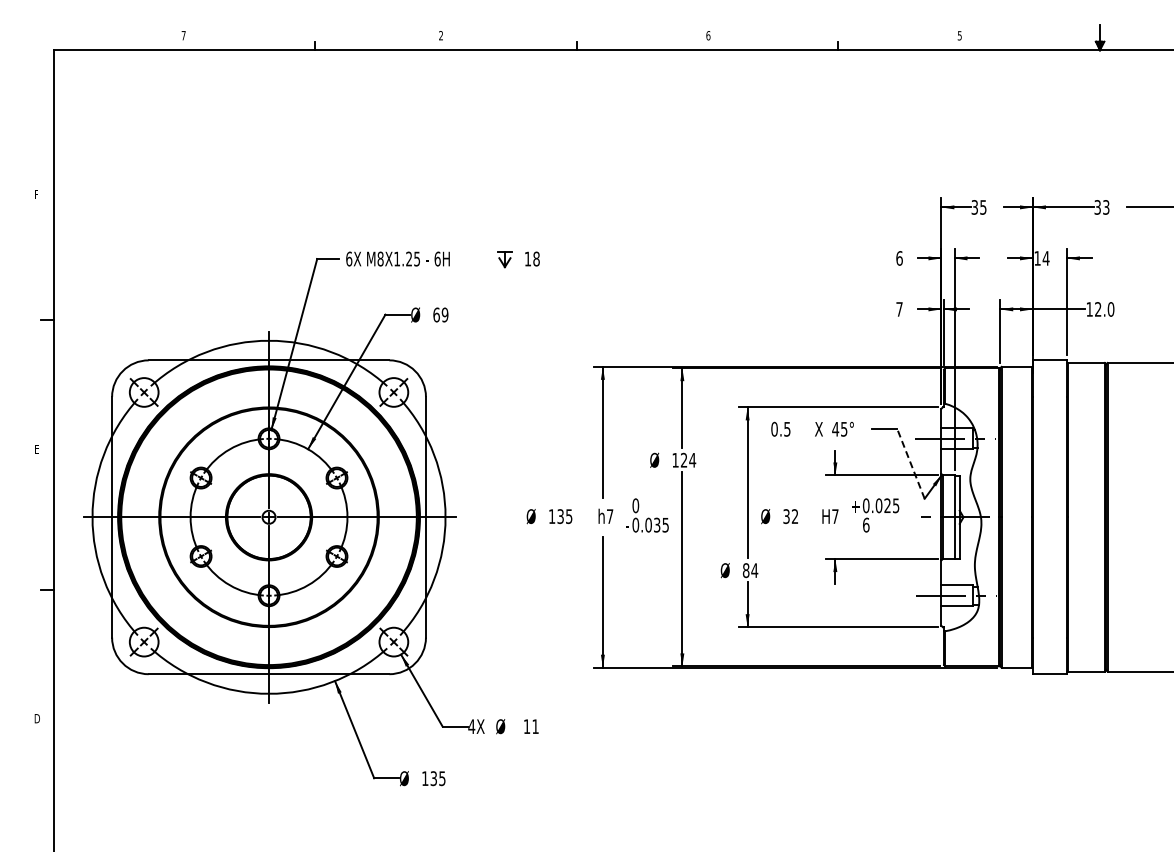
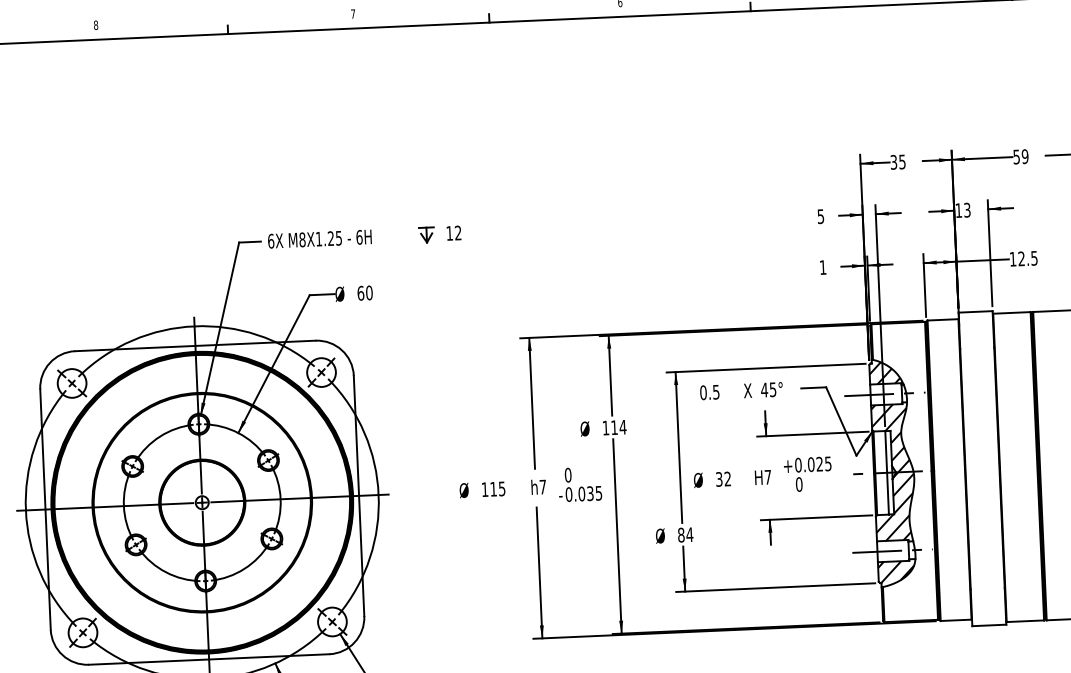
text: (183, 35) -> (95, 25), 7 -> 8
text: (441, 35) -> (353, 13), 2 -> 7
text: (1101, 207) -> (1020, 156), 33 -> 59
text: (536, 258) -> (458, 232), 18 -> 12
text: (899, 258) -> (820, 216), 6 -> 5
text: (1045, 258) -> (966, 210), 14 -> 13
text: (899, 309) -> (823, 267), 7 -> 1
text: (1110, 309) -> (1033, 258), 12.0 -> 12.5
text: (444, 315) -> (368, 293), 69 -> 60
hatch: (956, 417) -> (884, 373), added
text: (683, 459) -> (613, 426), 124 -> 114
line: (910, 463) -> (840, 421), dashed -> solid
text: (560, 516) -> (493, 489), 135 -> 115
hatch: (961, 517) -> (894, 472), added
text: (866, 524) -> (799, 483), 6 -> 0
hatch: (959, 616) -> (896, 571), added

